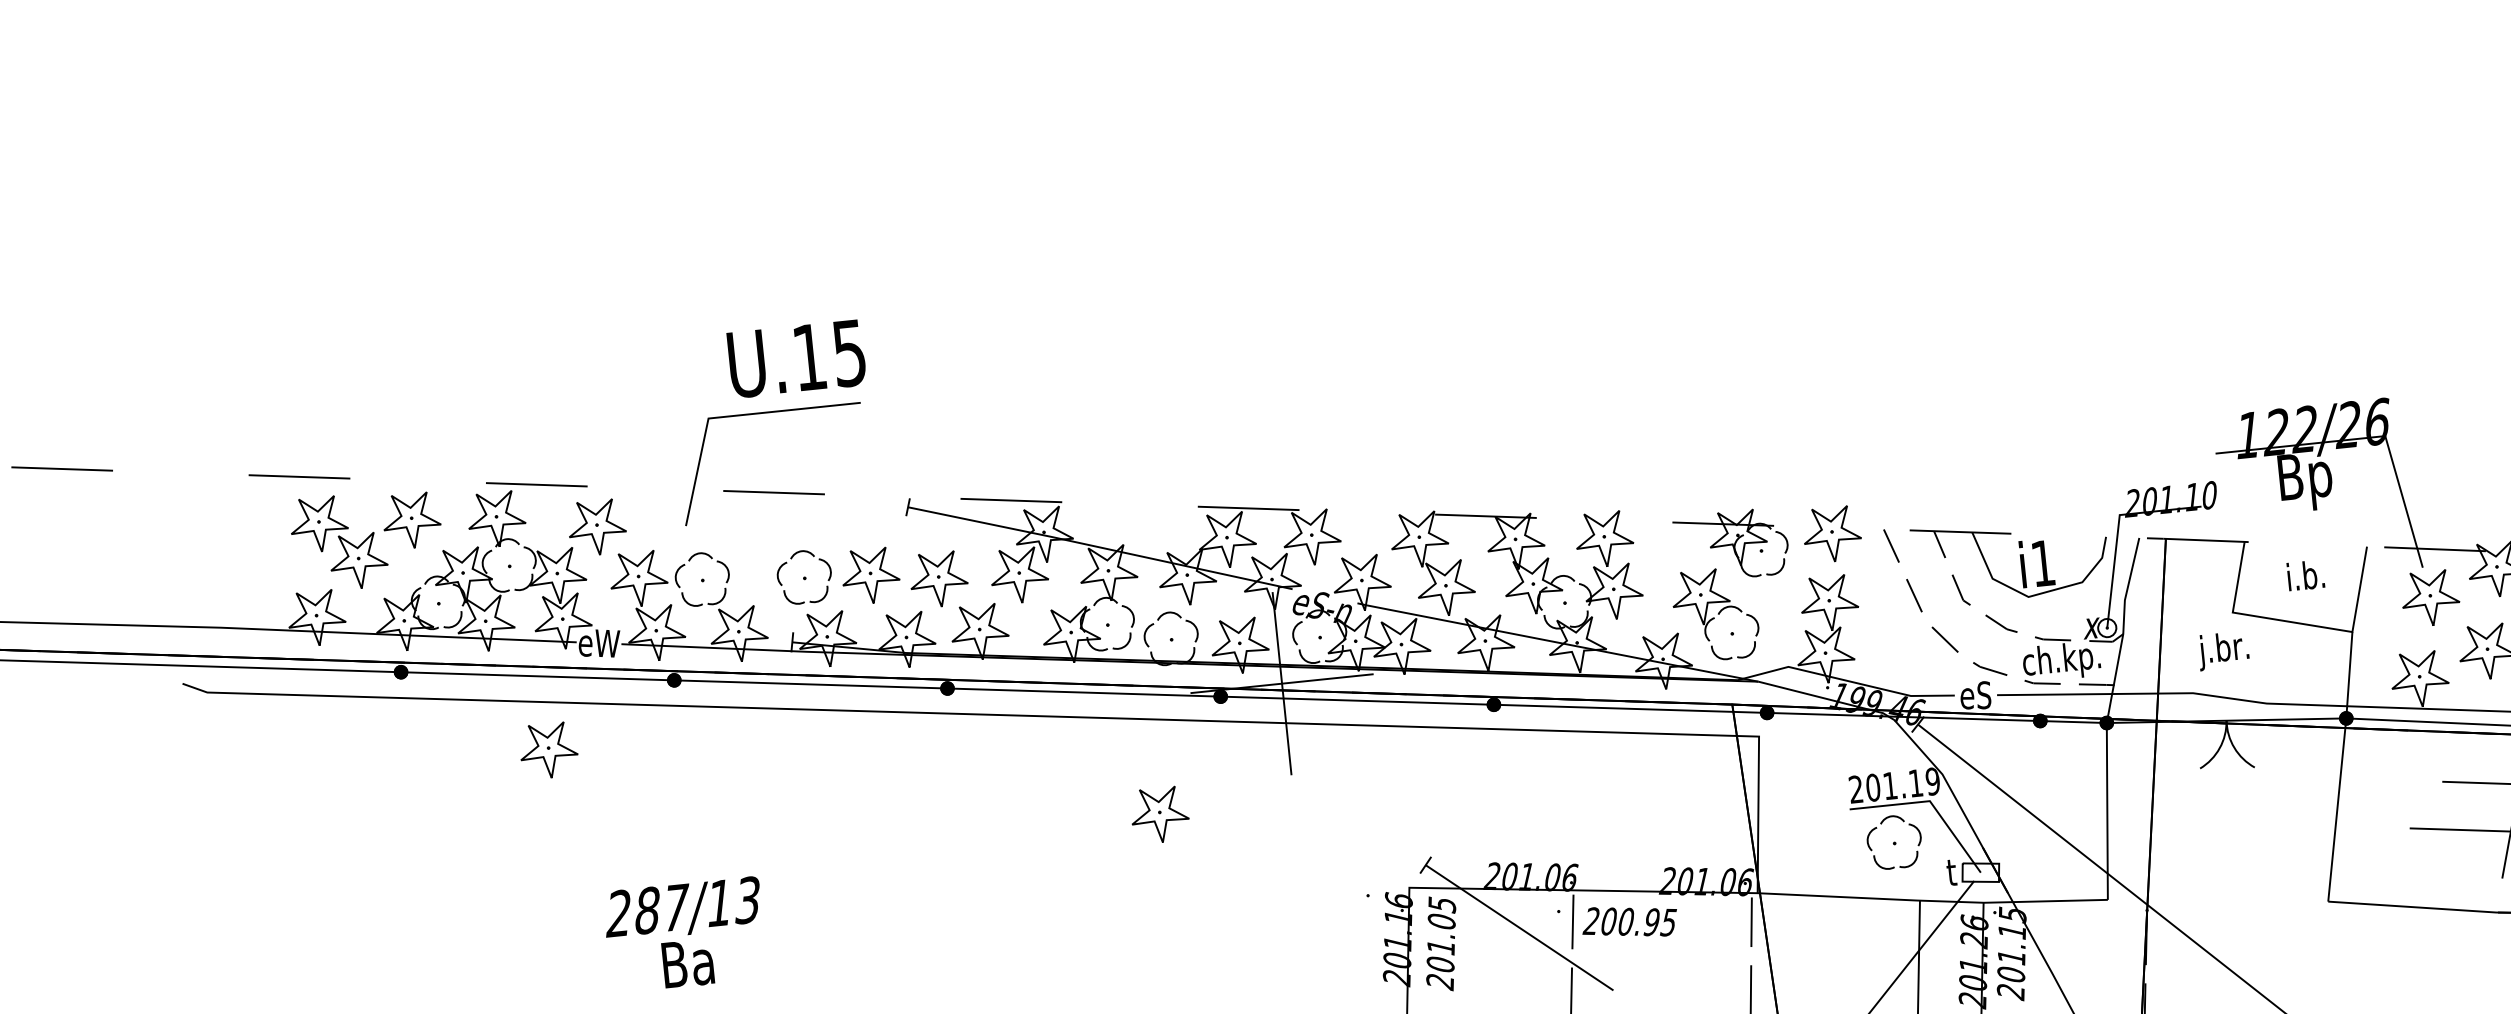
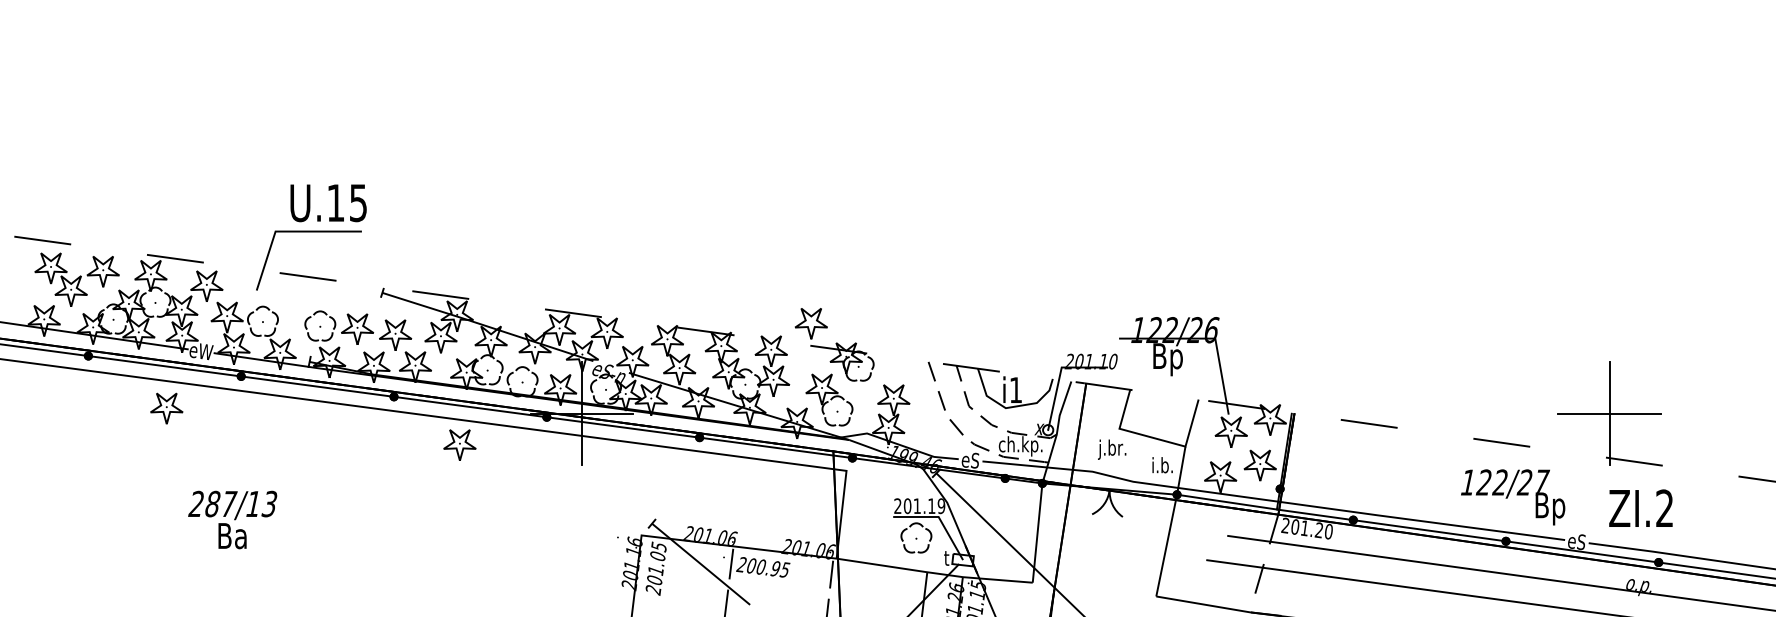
part: (1830, 534) -> (810, 323), moved
text: (2305, 576) -> (1162, 465), moved
part: (1159, 813) -> (459, 444), moved

